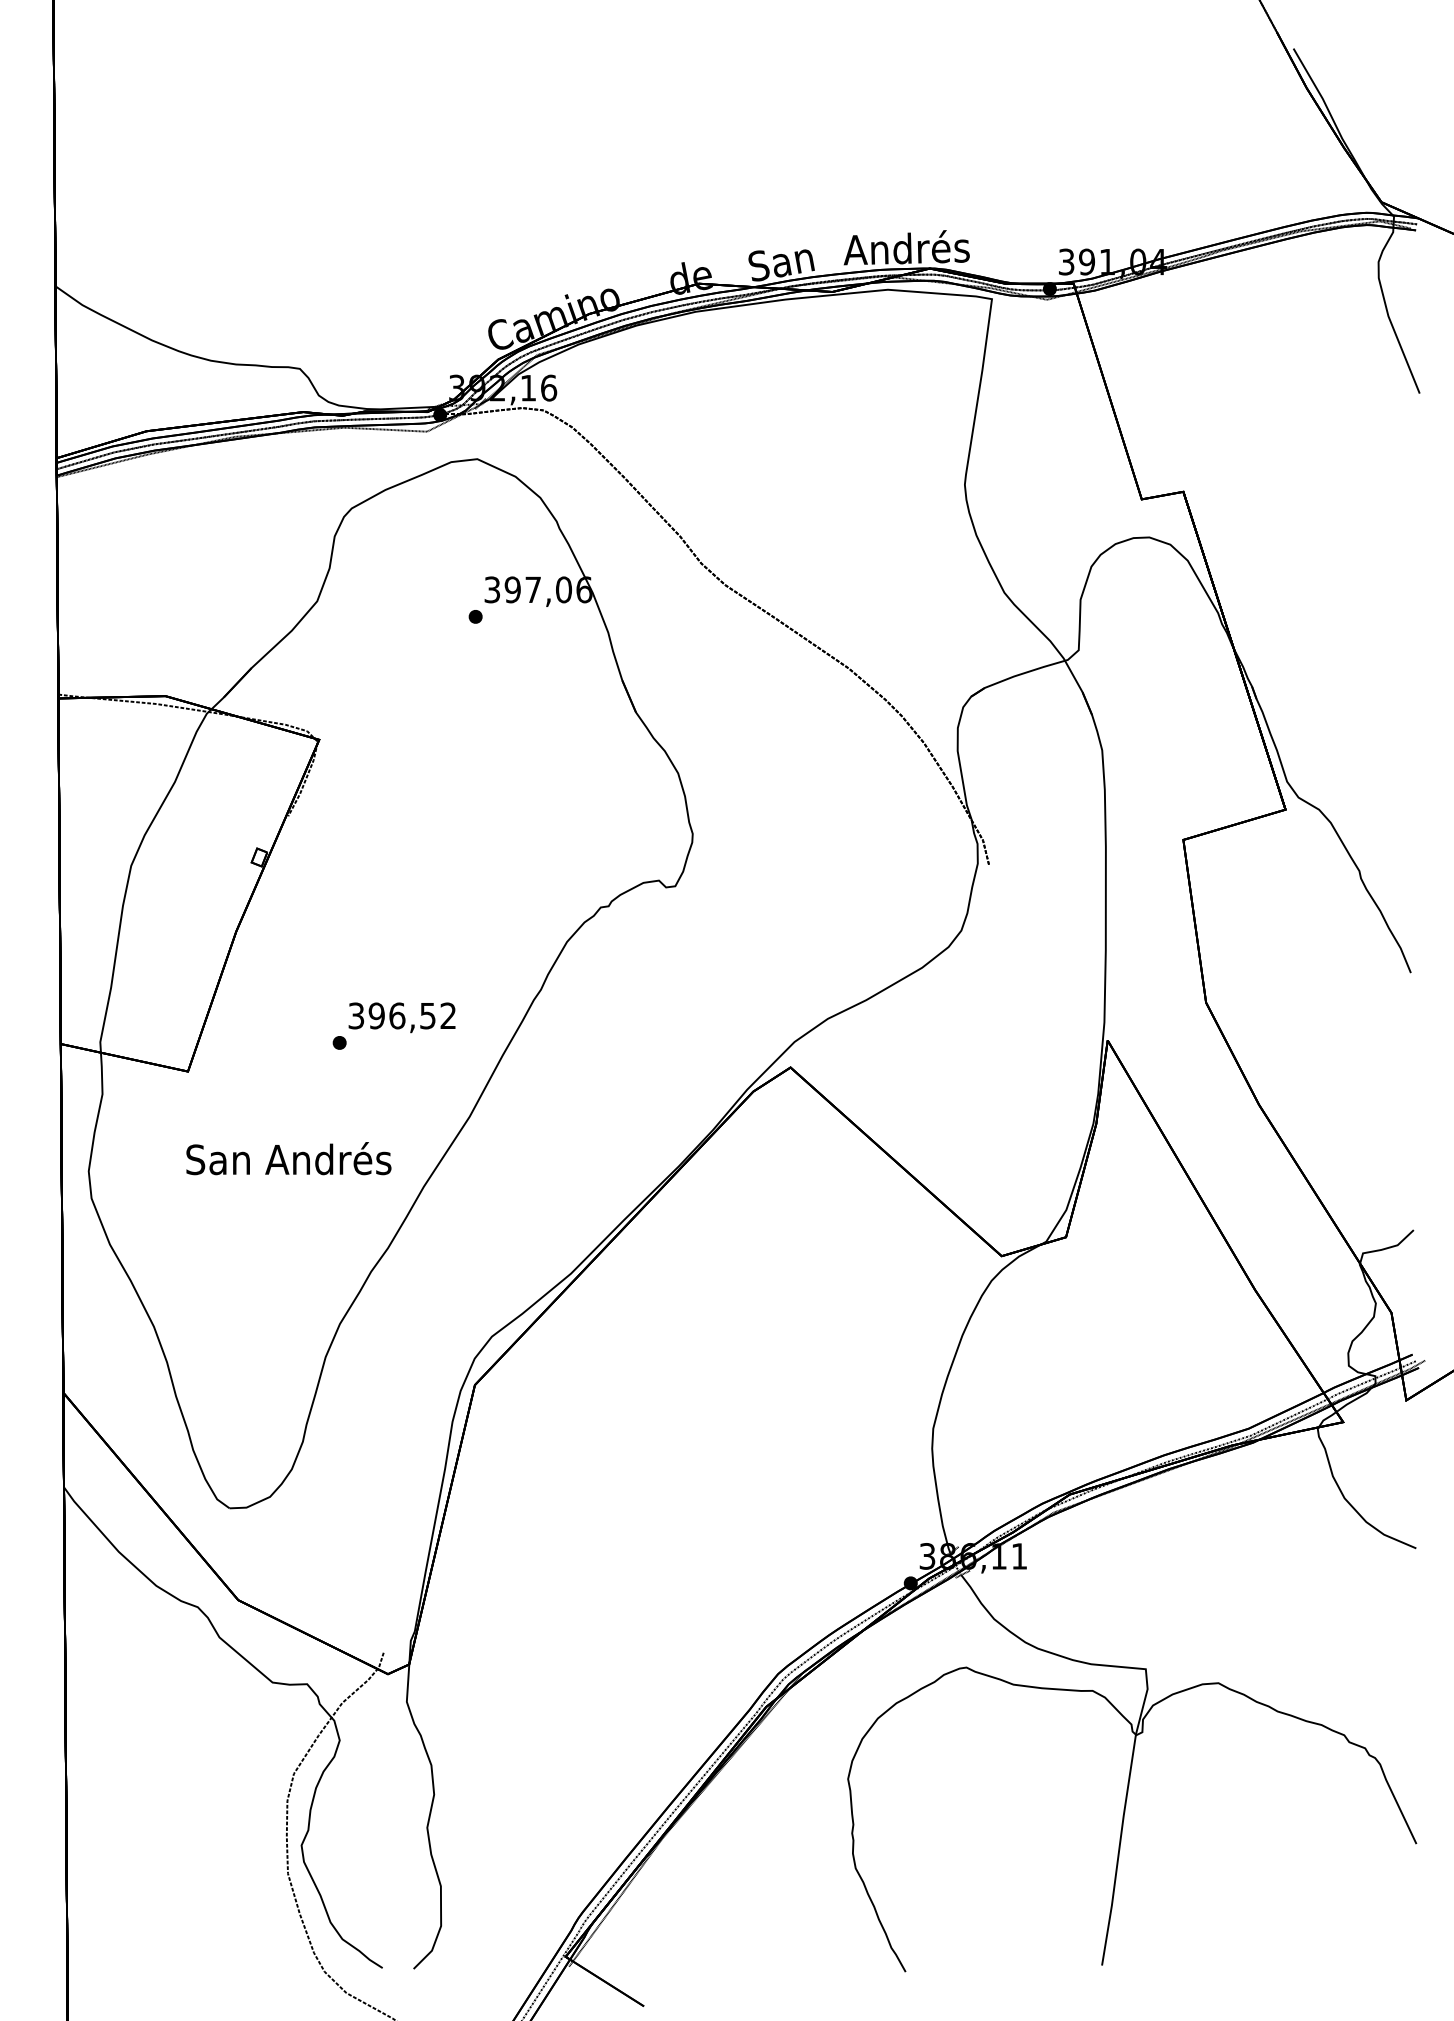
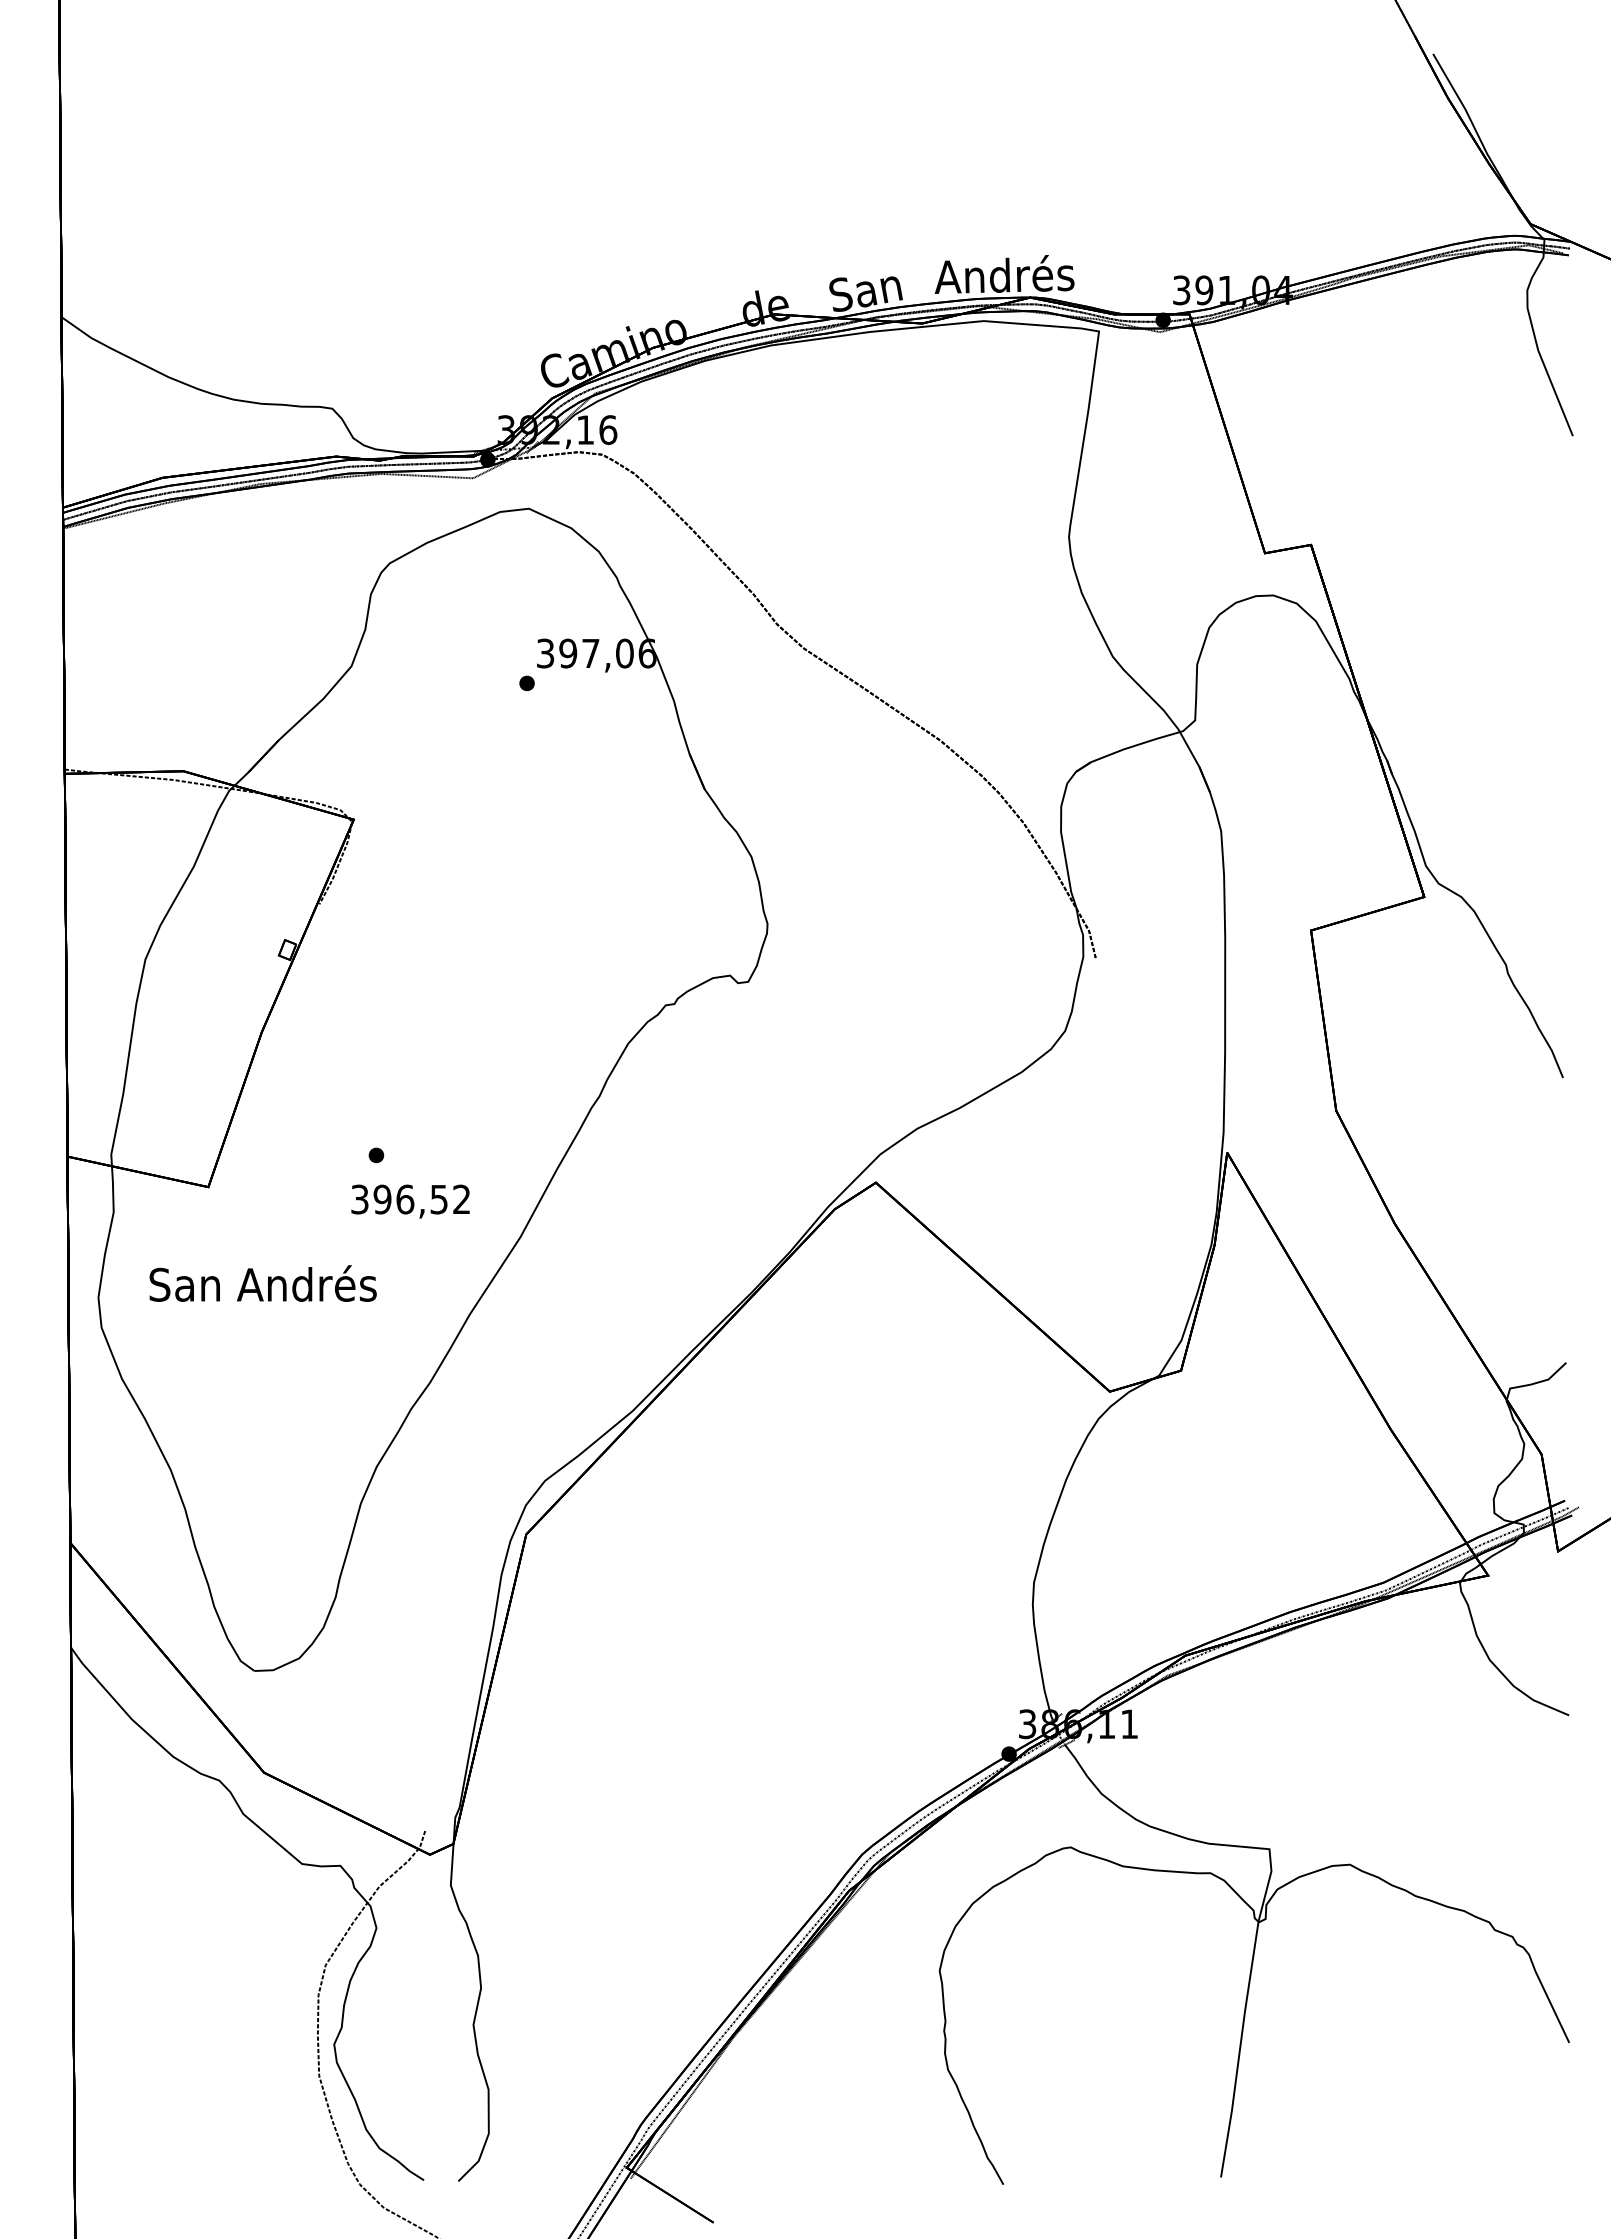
text: (402, 1017) -> (410, 1201), moved
text: (288, 1158) -> (262, 1283), moved

